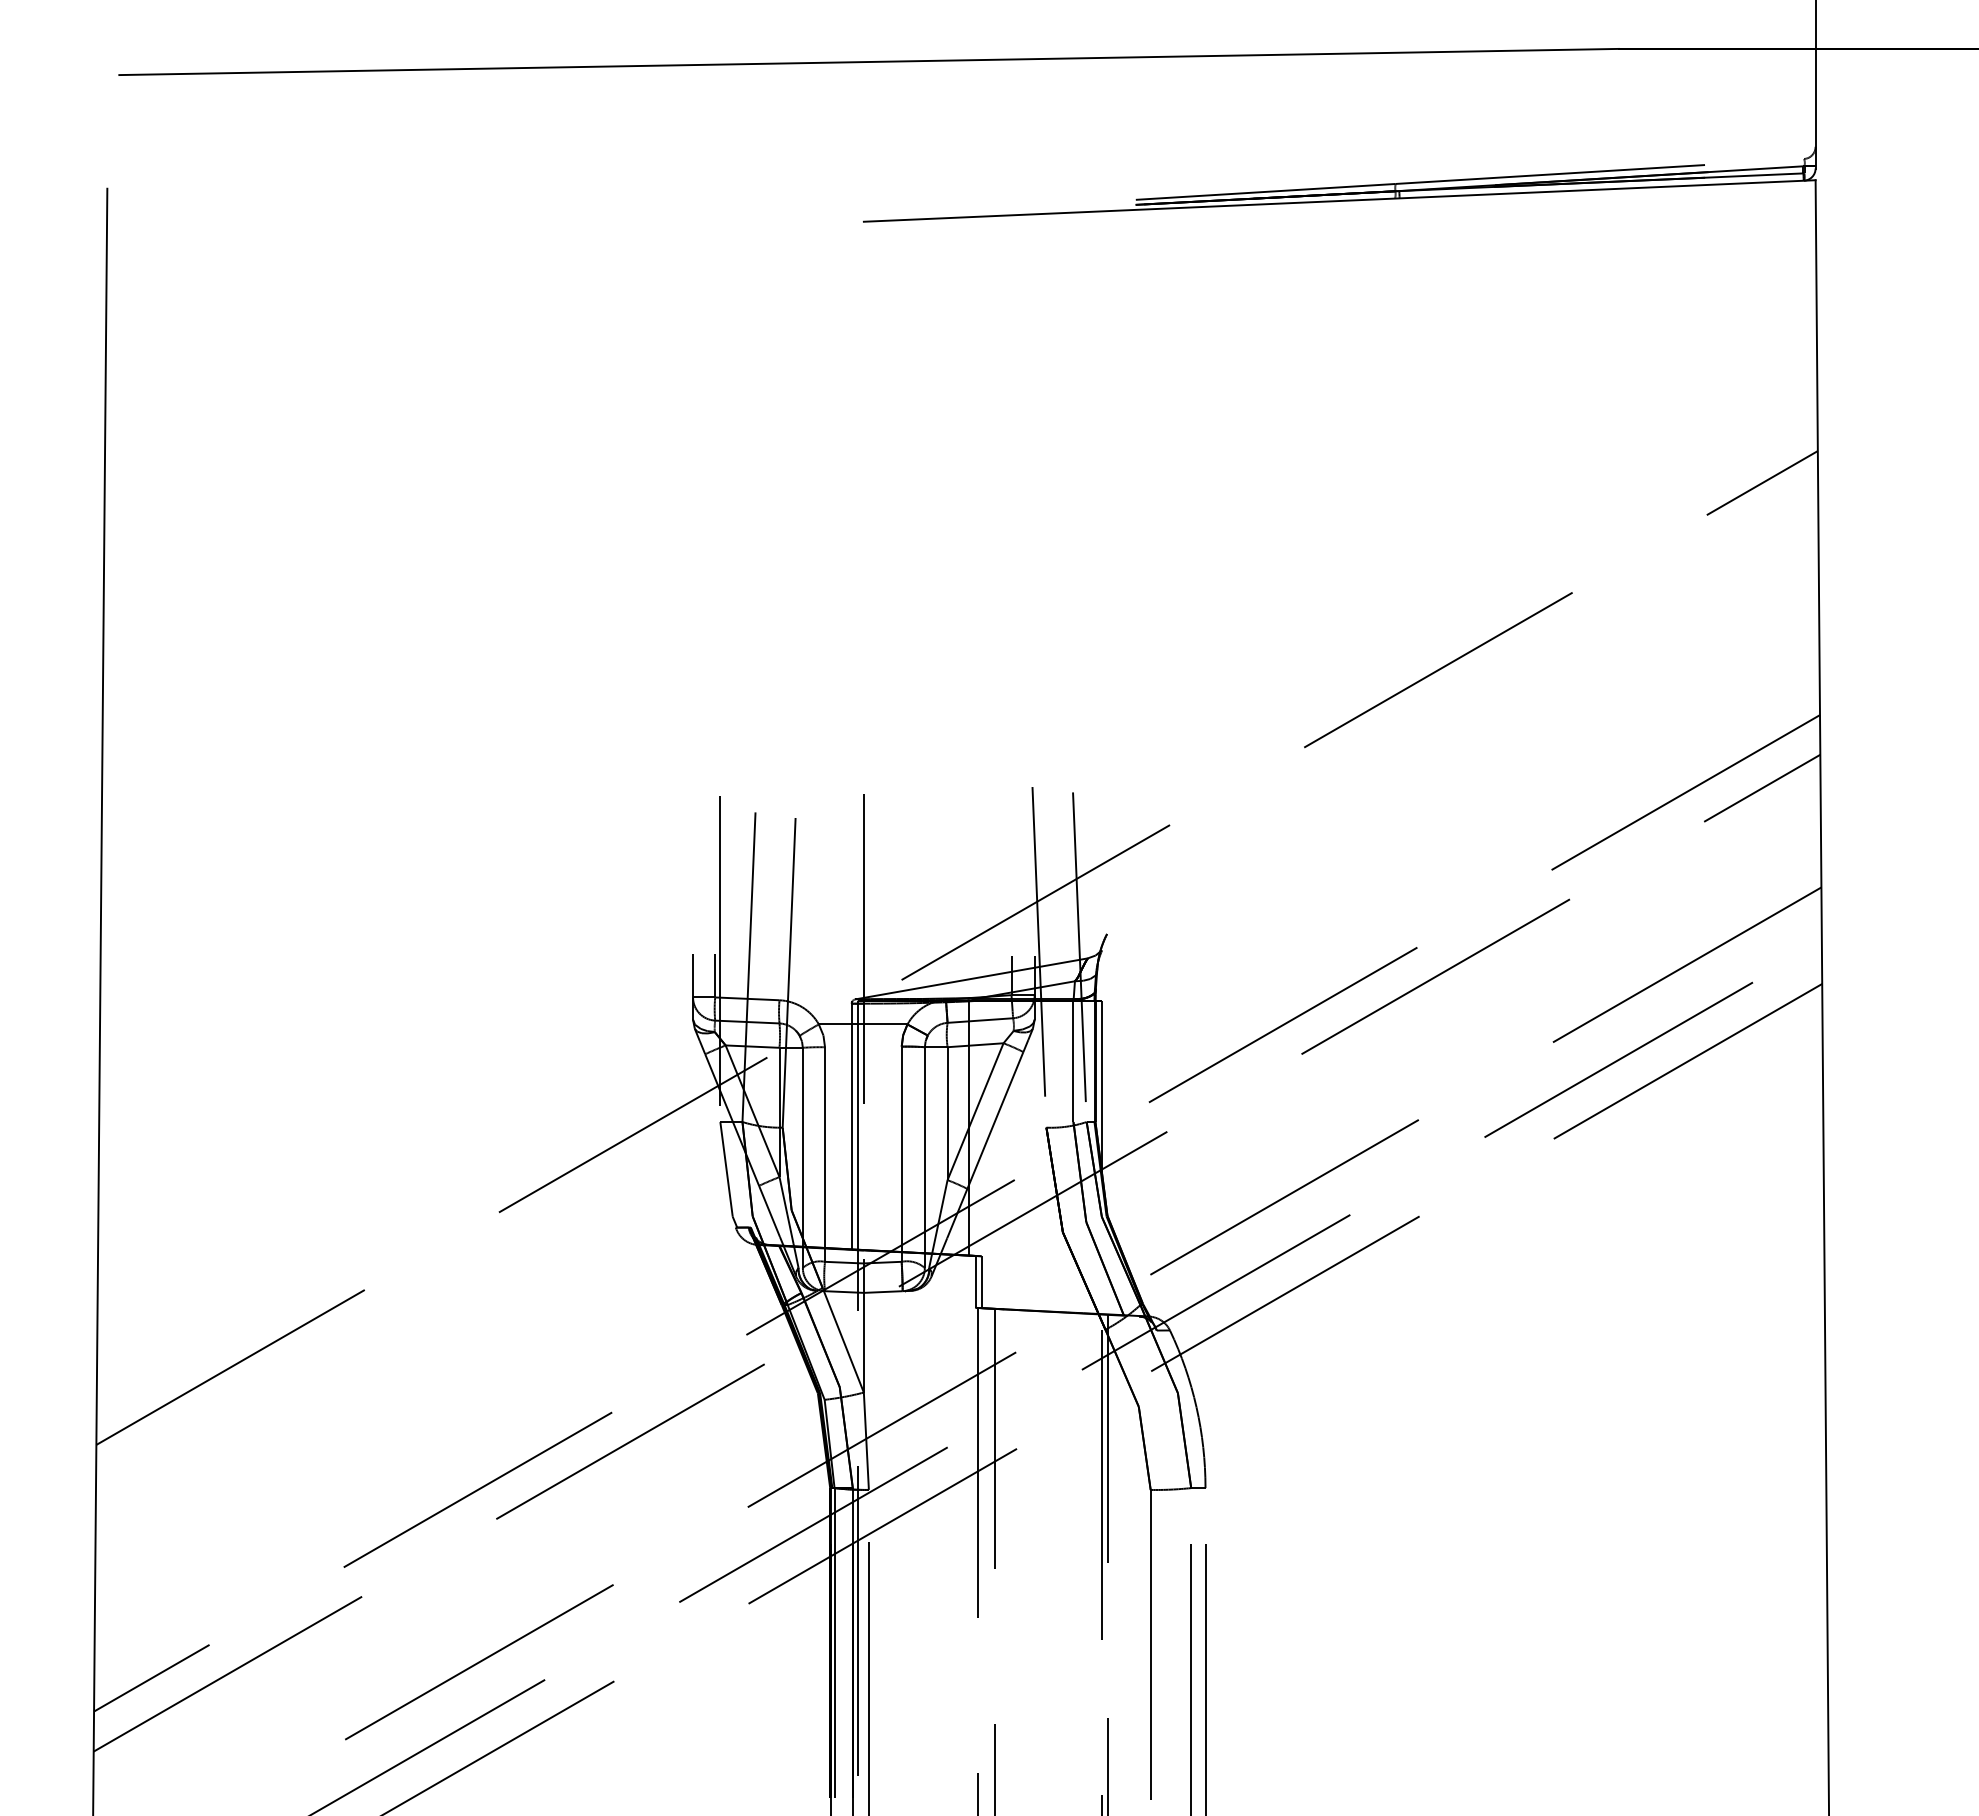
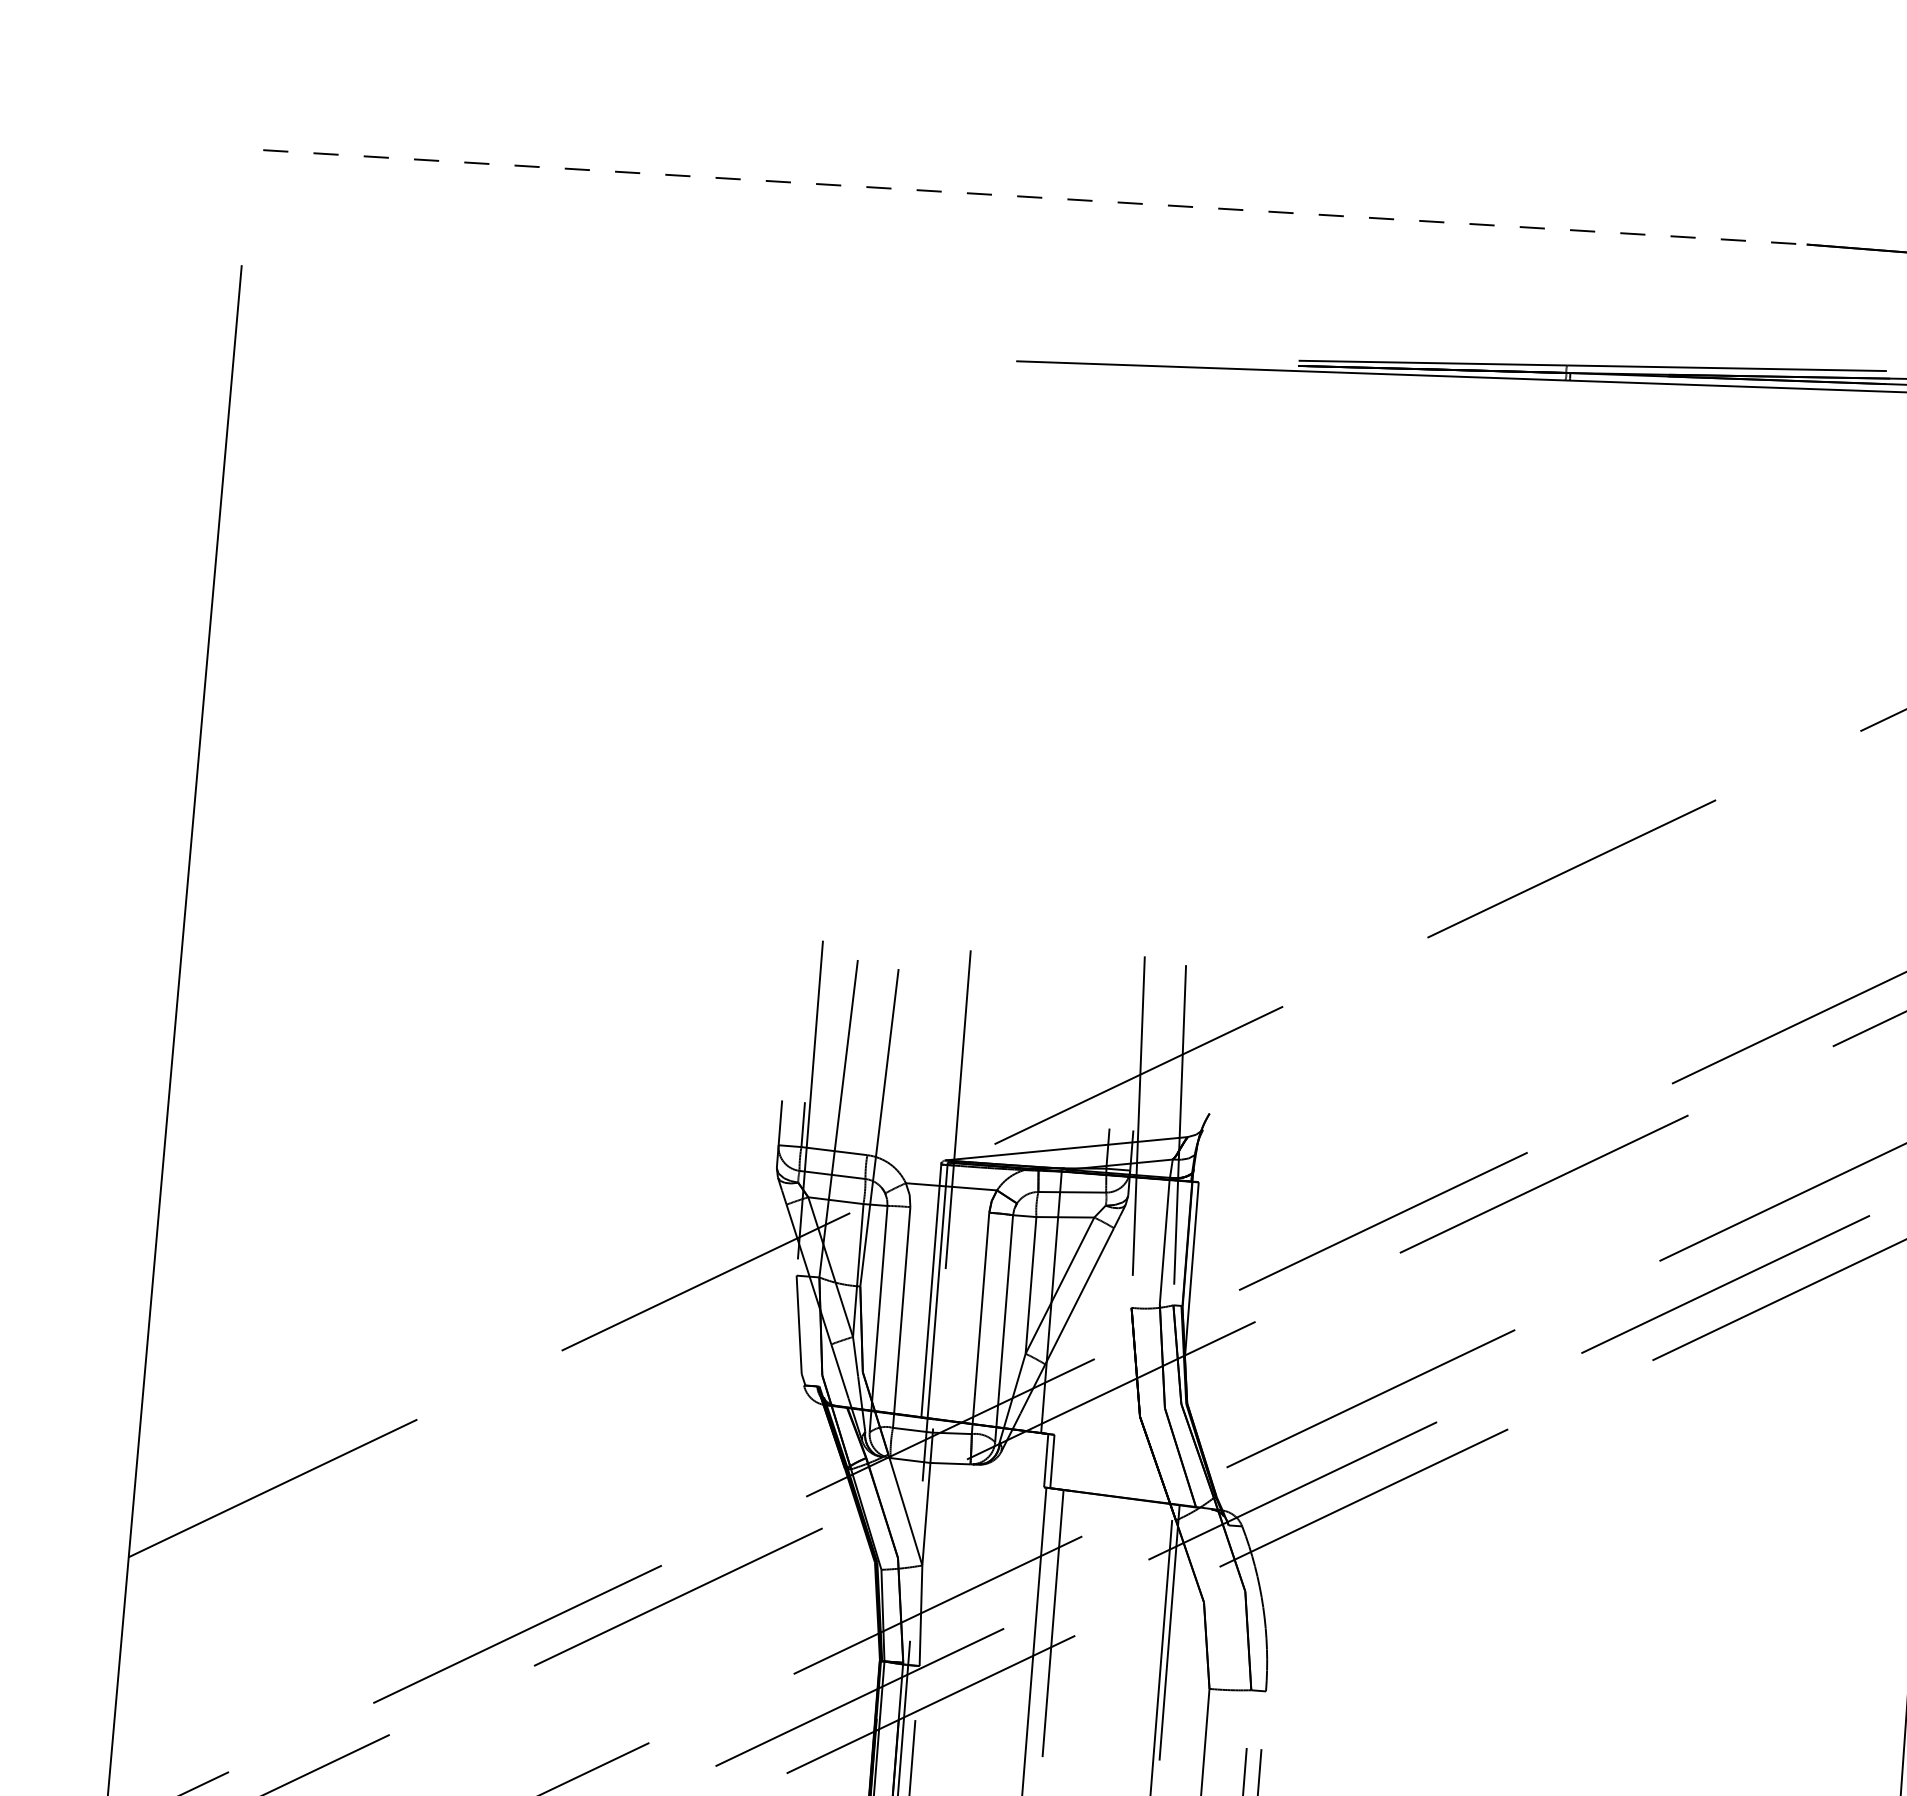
line: (869, 62) -> (1035, 197), solid -> dashed

